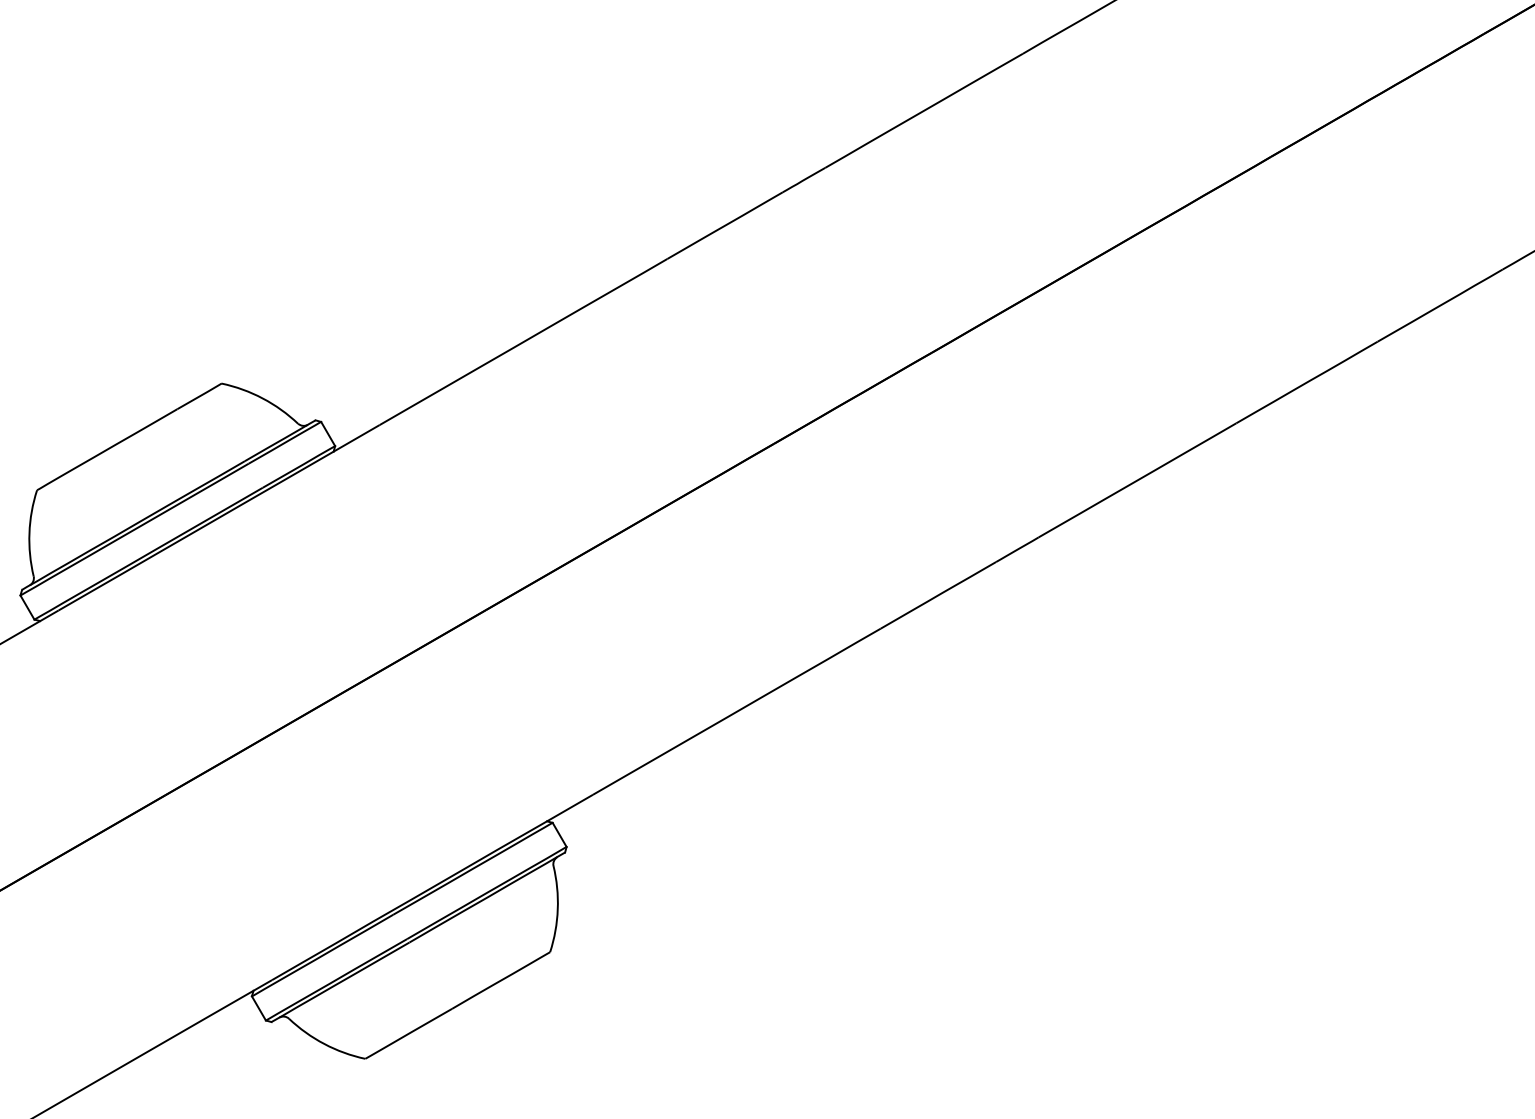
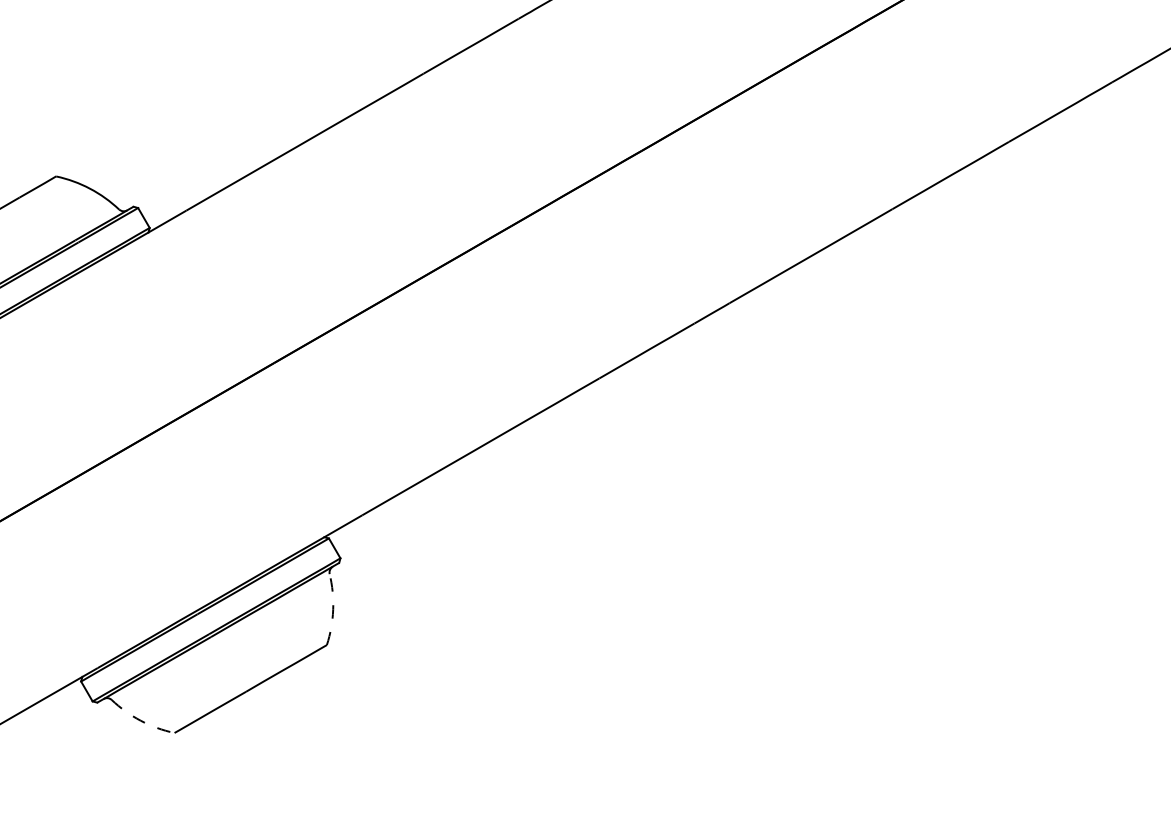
arc: (557, 909) -> (332, 609), solid -> dashed
arc: (324, 1044) -> (140, 721), solid -> dashed

